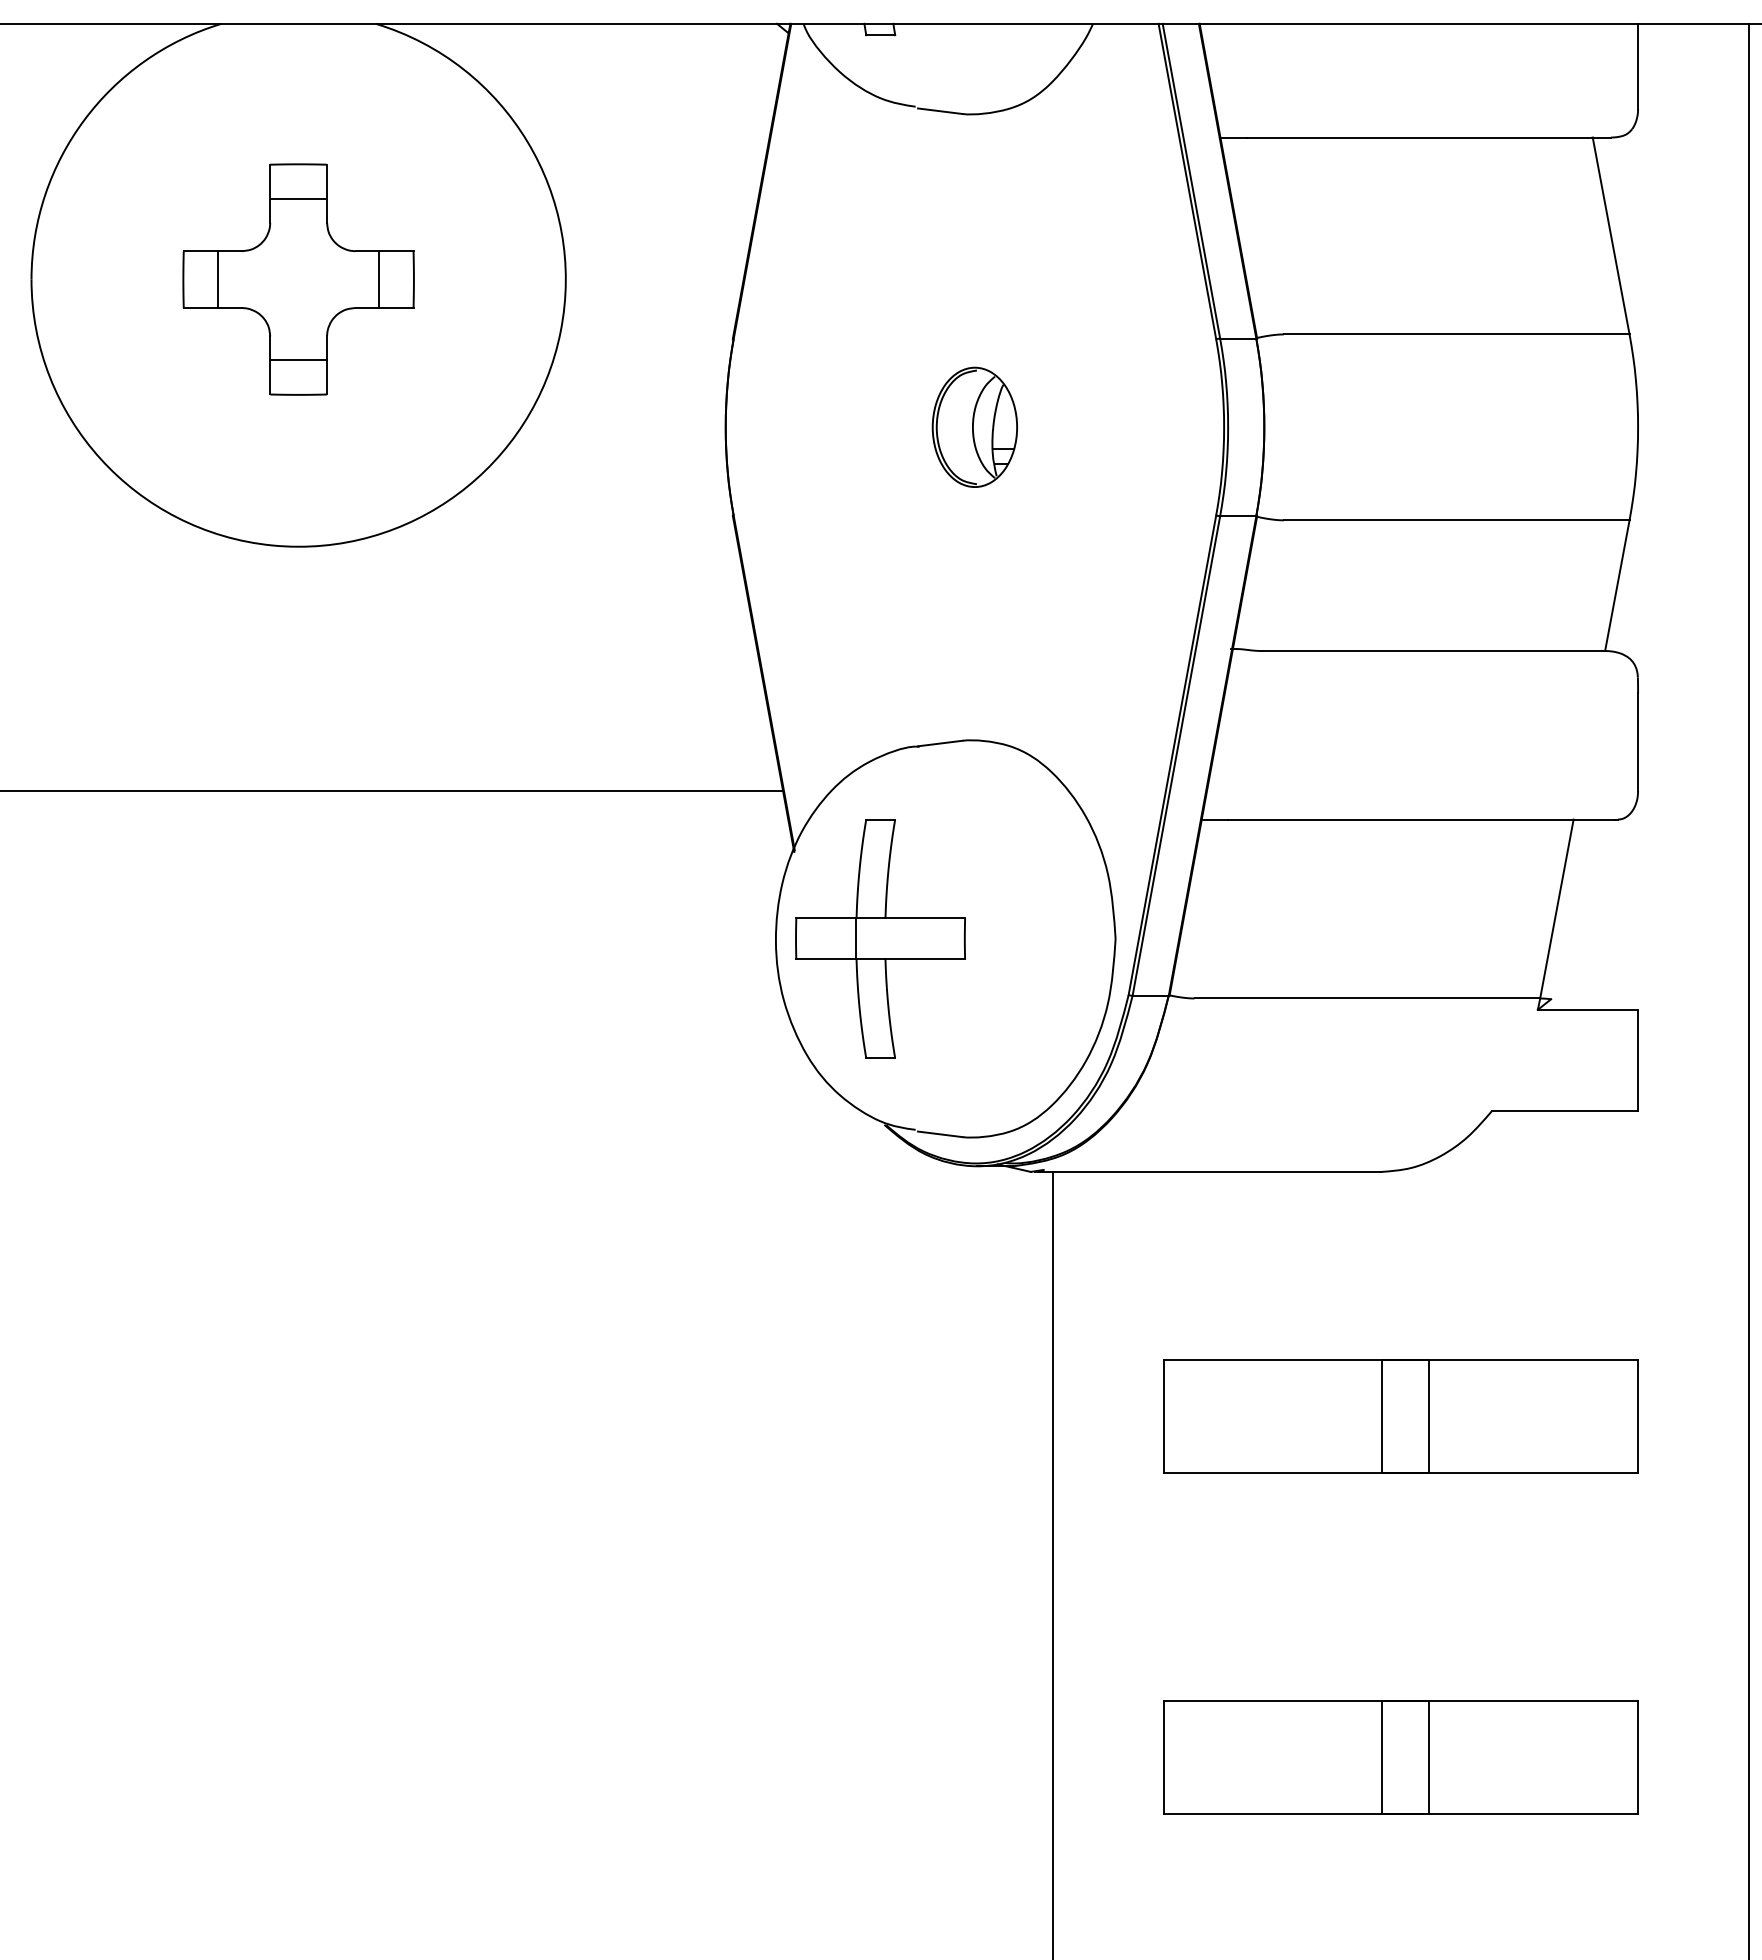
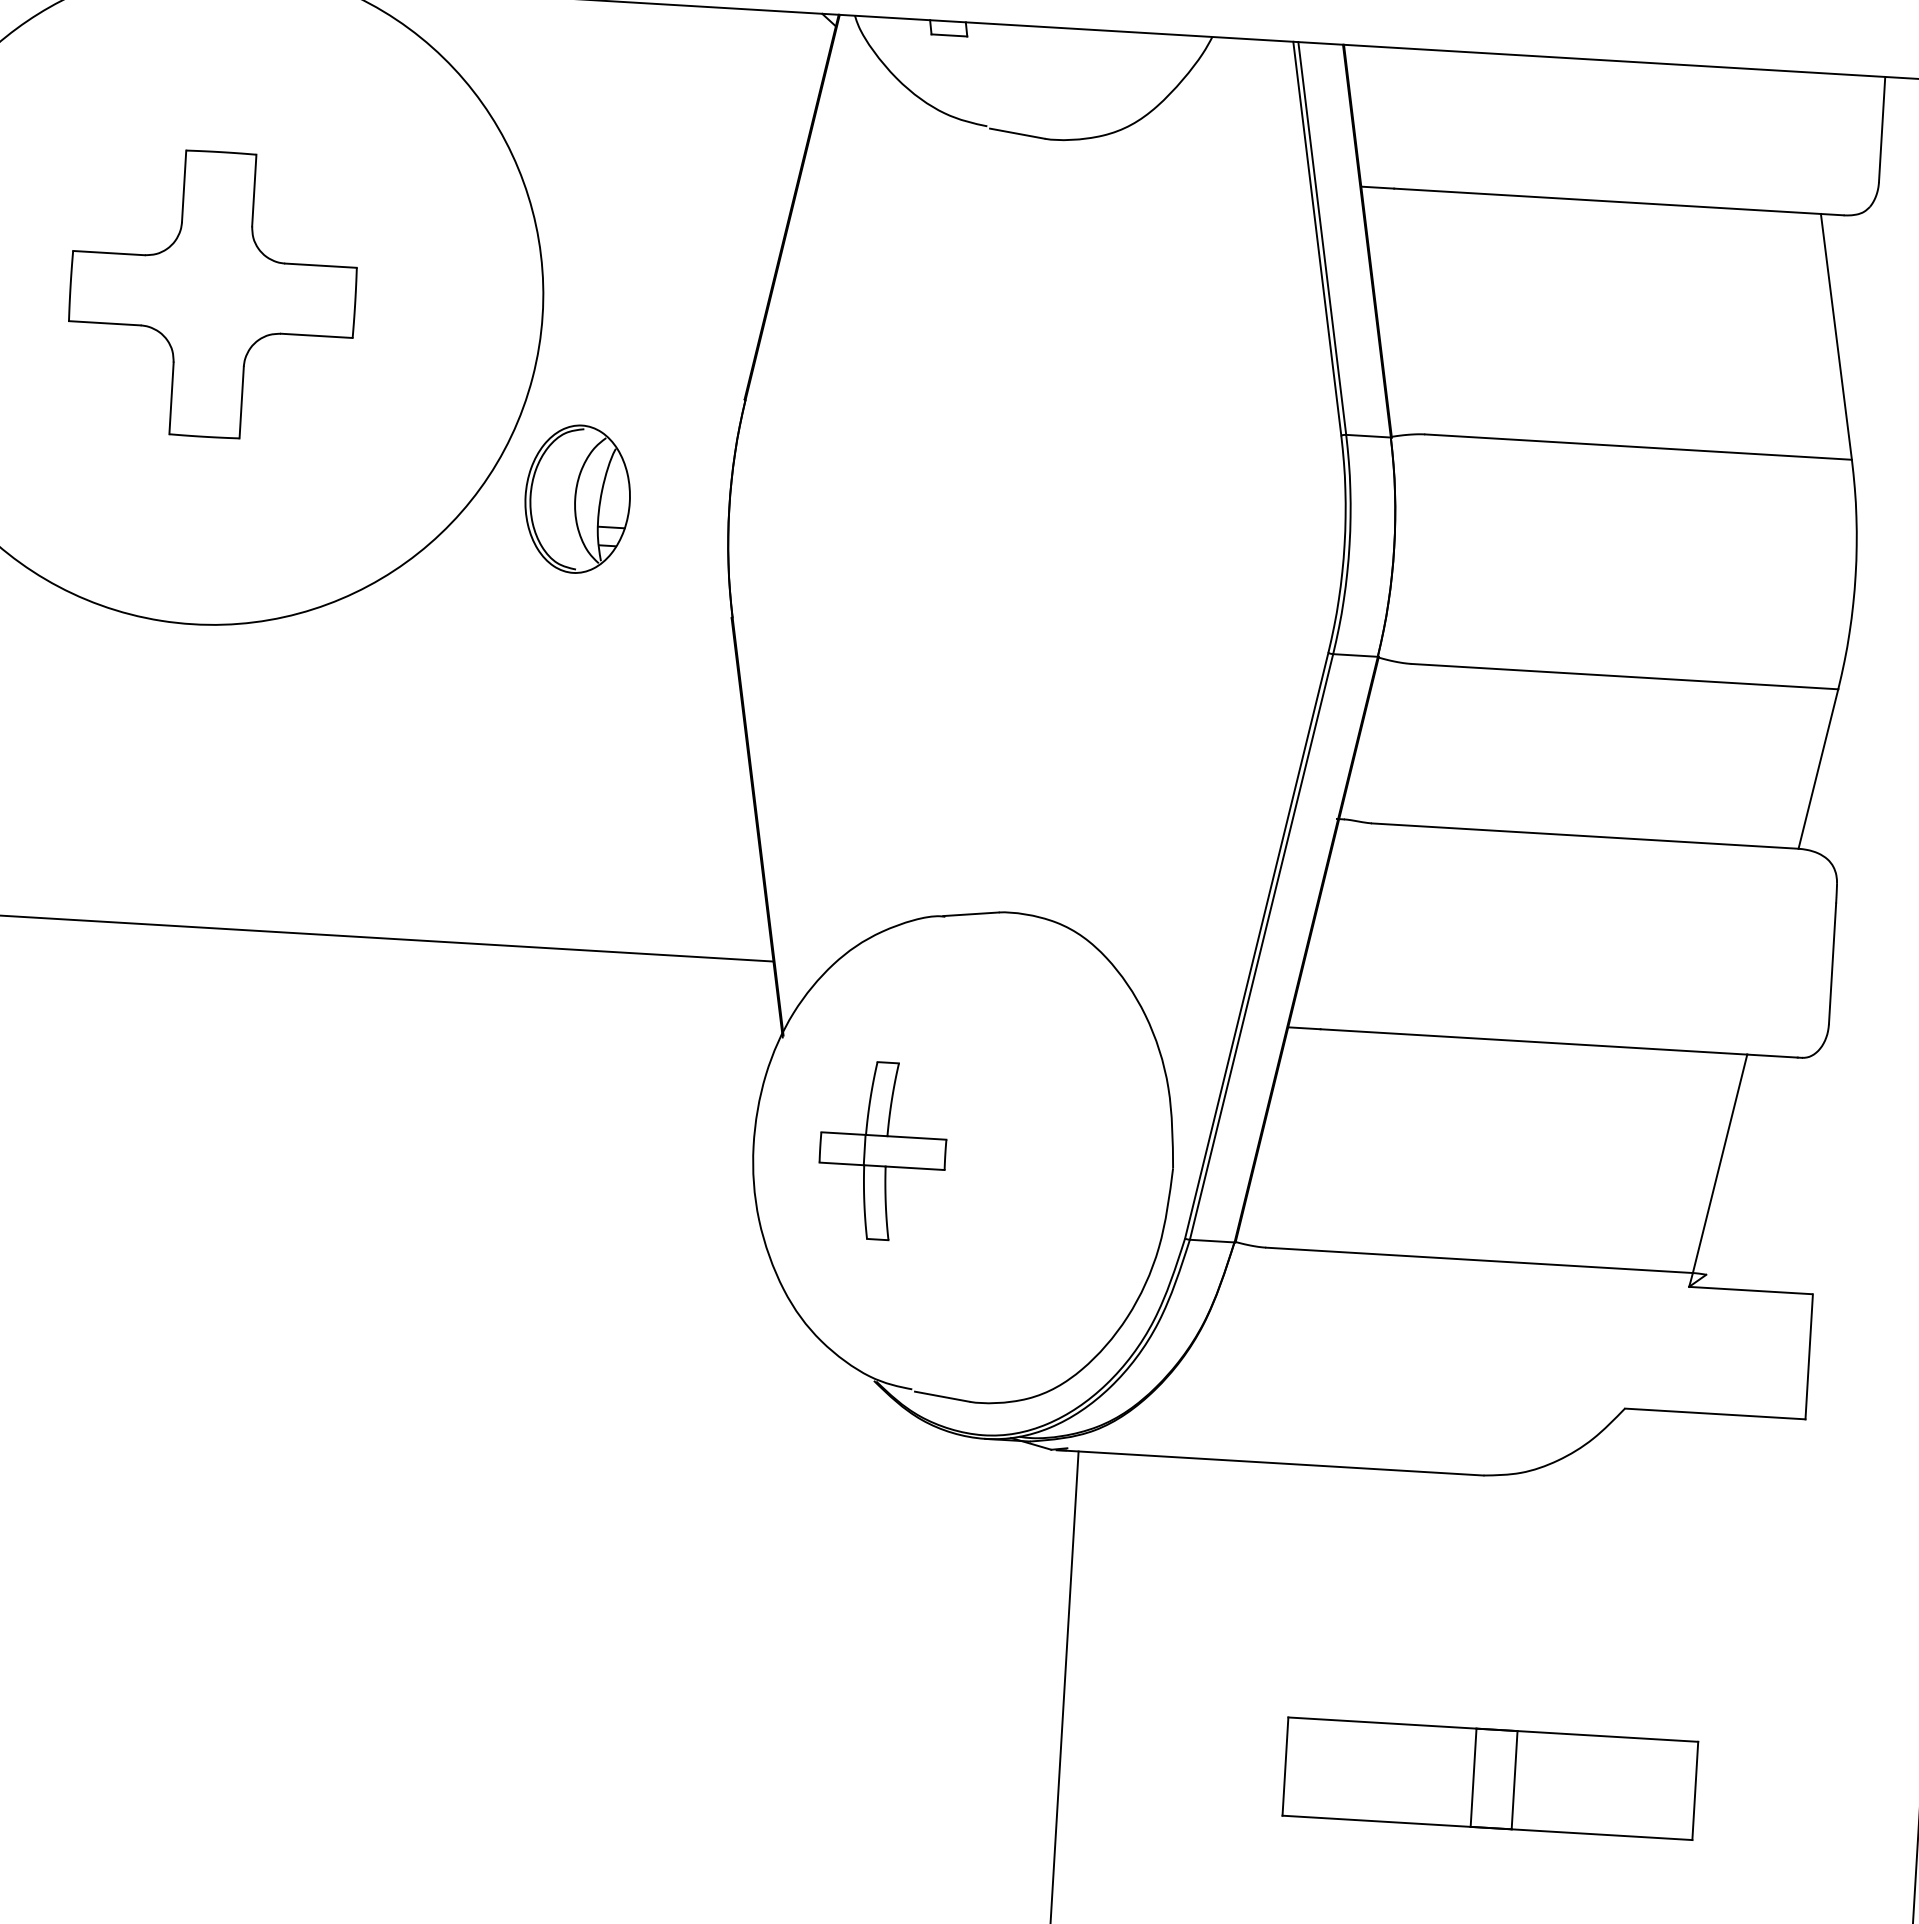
line: (298, 198) -> (218, 194), removed
line: (217, 279) -> (112, 288), removed
line: (379, 279) -> (312, 300), removed
line: (298, 360) -> (206, 394), removed
part: (974, 426) -> (577, 498), moved
part: (880, 938) -> (882, 1150), size x0.6
part: (1400, 1416) -> (1489, 1778), size x0.7

